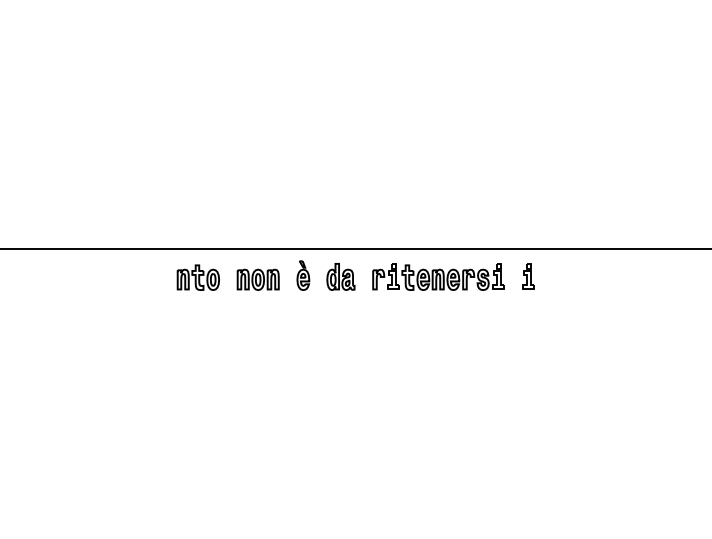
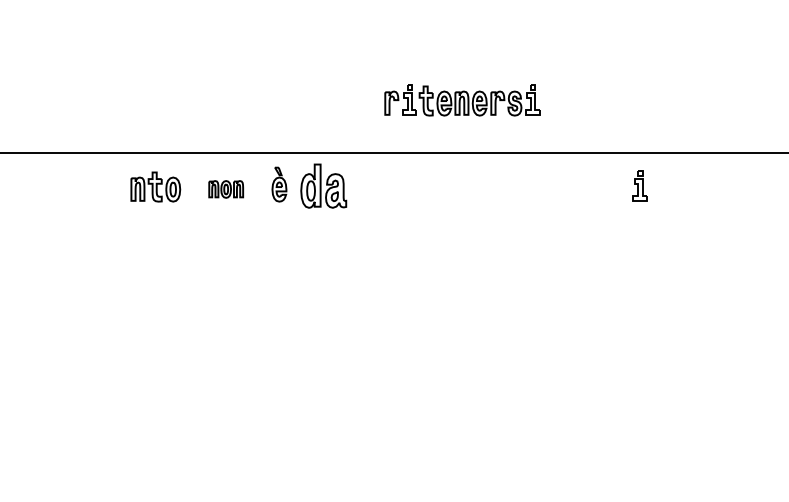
part: (340, 276) -> (323, 185), size x1.4
part: (438, 276) -> (462, 99), moved
part: (528, 276) -> (640, 185), moved
part: (257, 279) -> (225, 189), size x0.7

